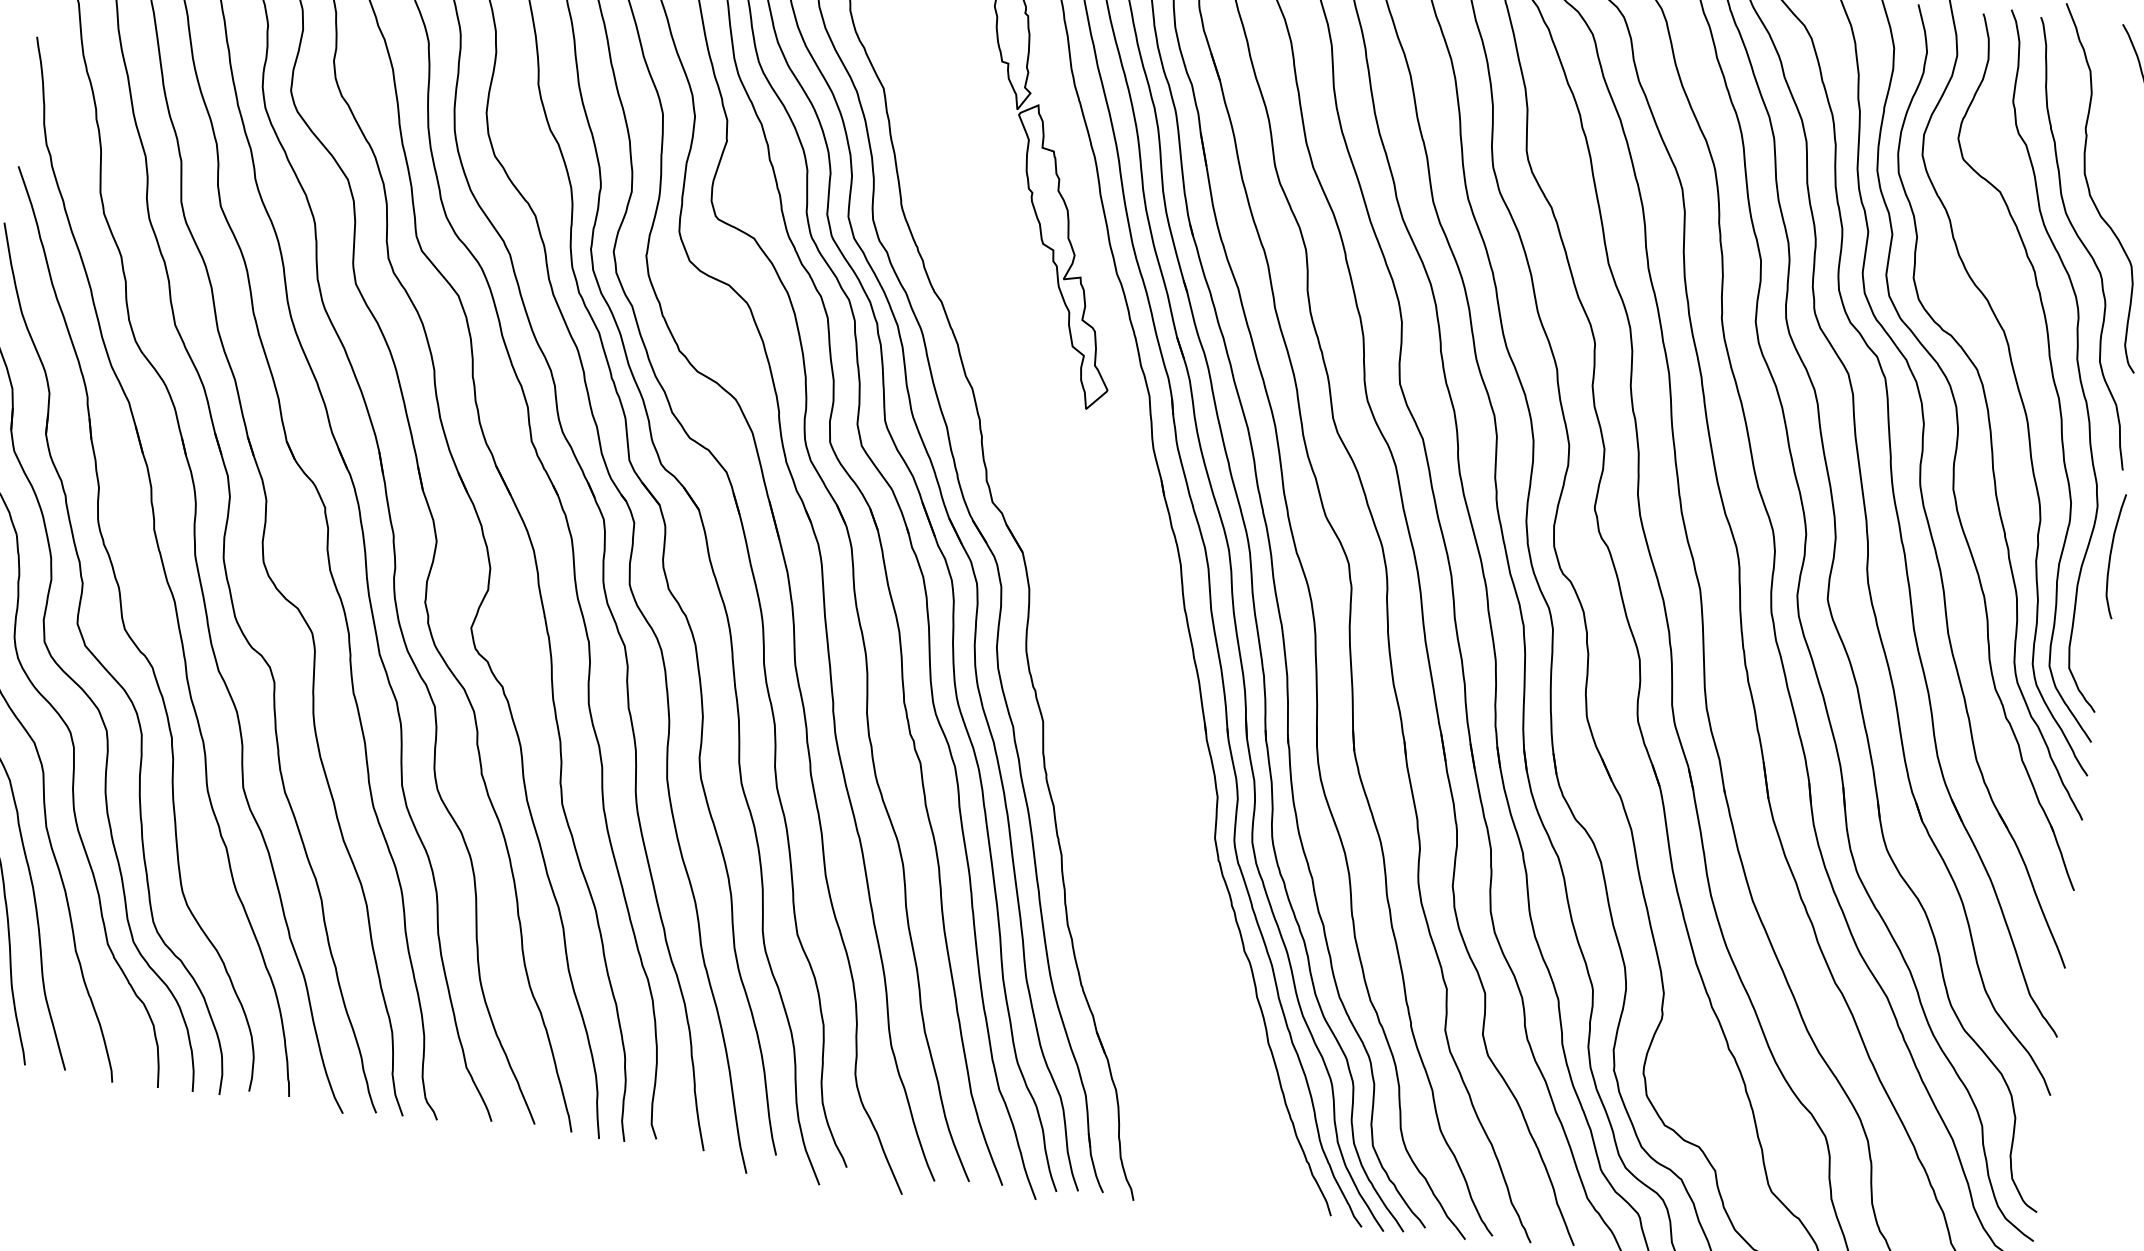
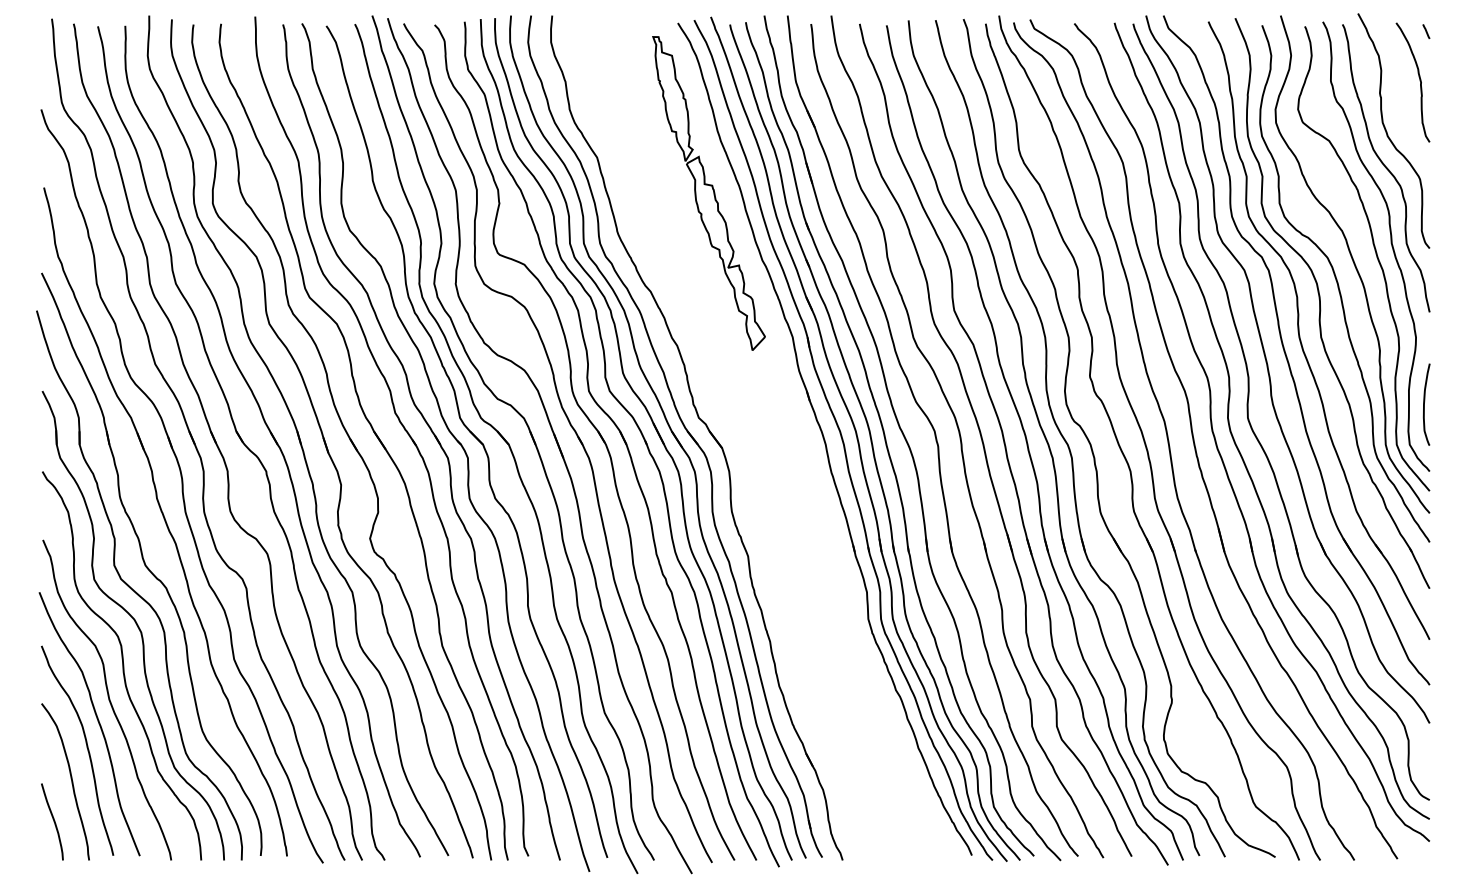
curve: (2111, 555) -> (1424, 404), moved

